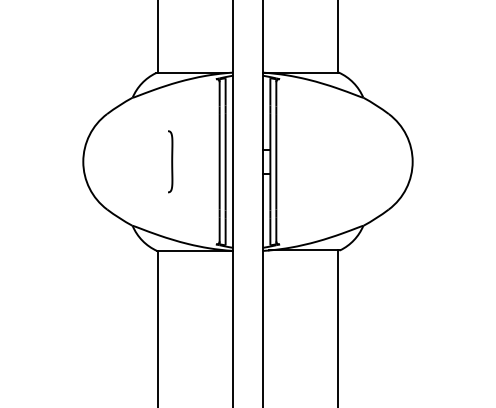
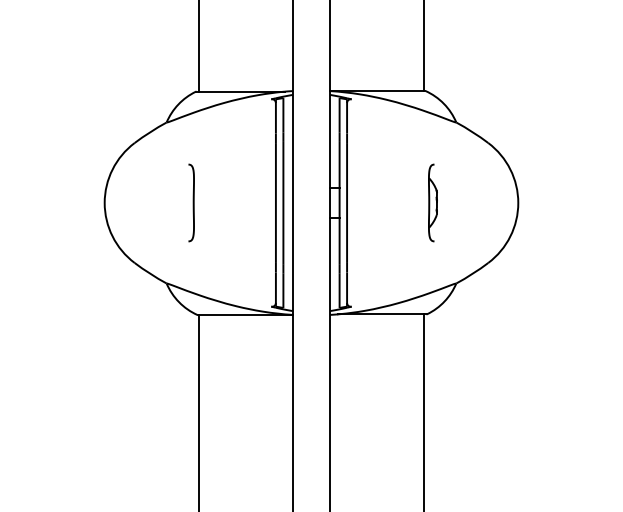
curve: (171, 161) -> (192, 202), moved
part: (344, 161) -> (432, 202), added

